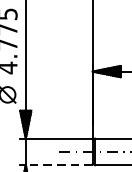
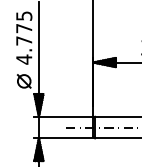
line: (58, 165) -> (65, 138), dashed -> solid

